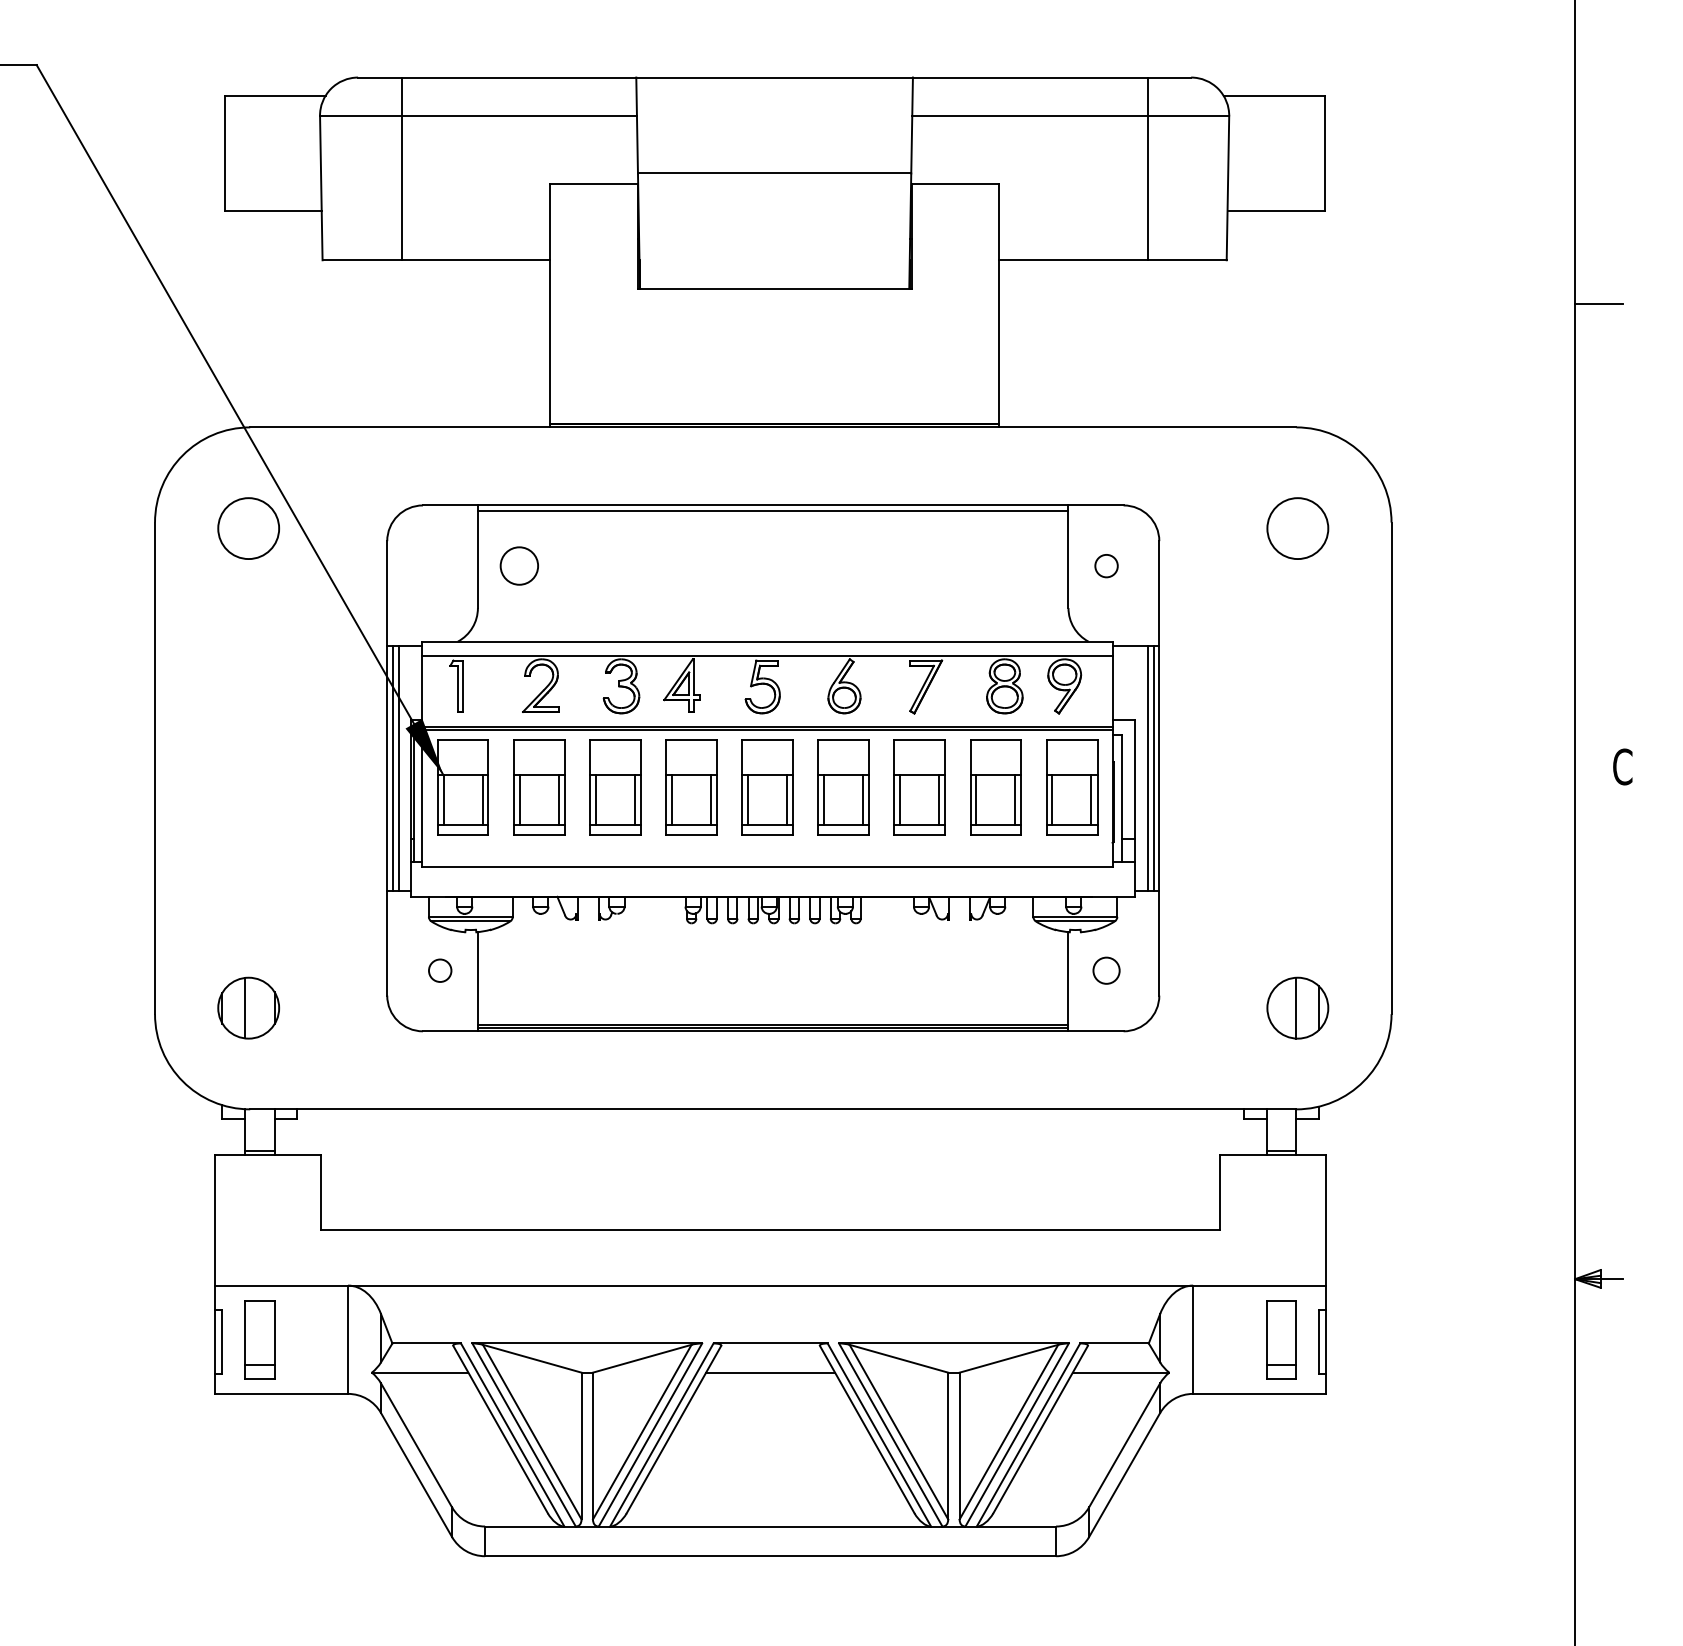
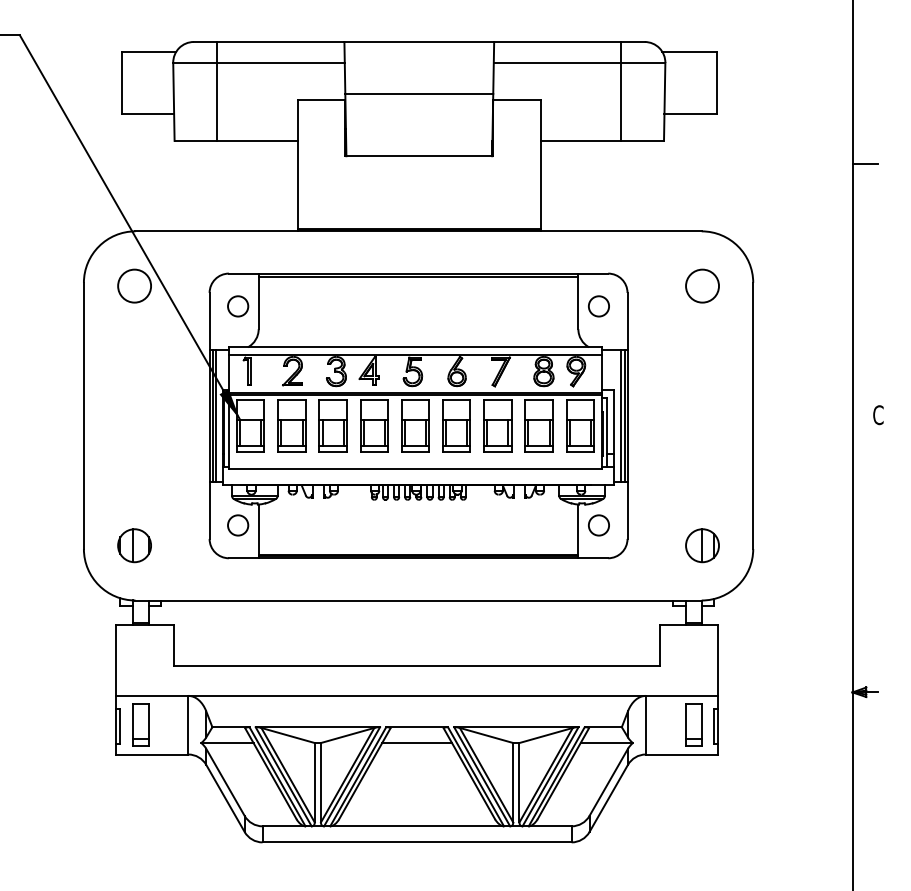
circle: (520, 566) -> (238, 306), moved
circle: (1105, 566) -> (598, 306), size x1.67
circle: (440, 970) -> (238, 525), size x1.67
circle: (1105, 970) -> (598, 525), size x1.43

